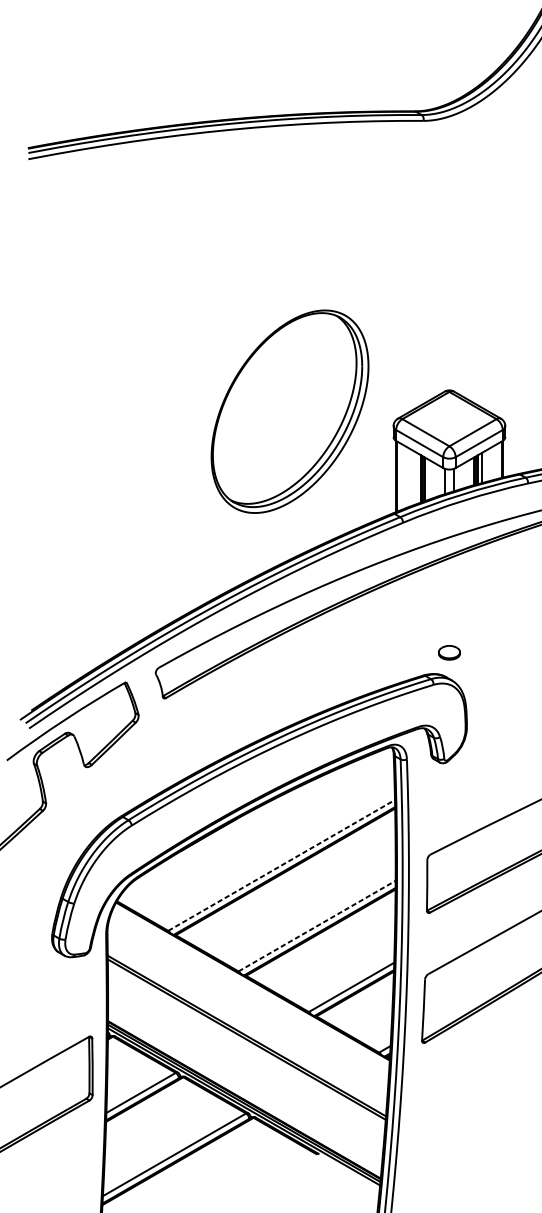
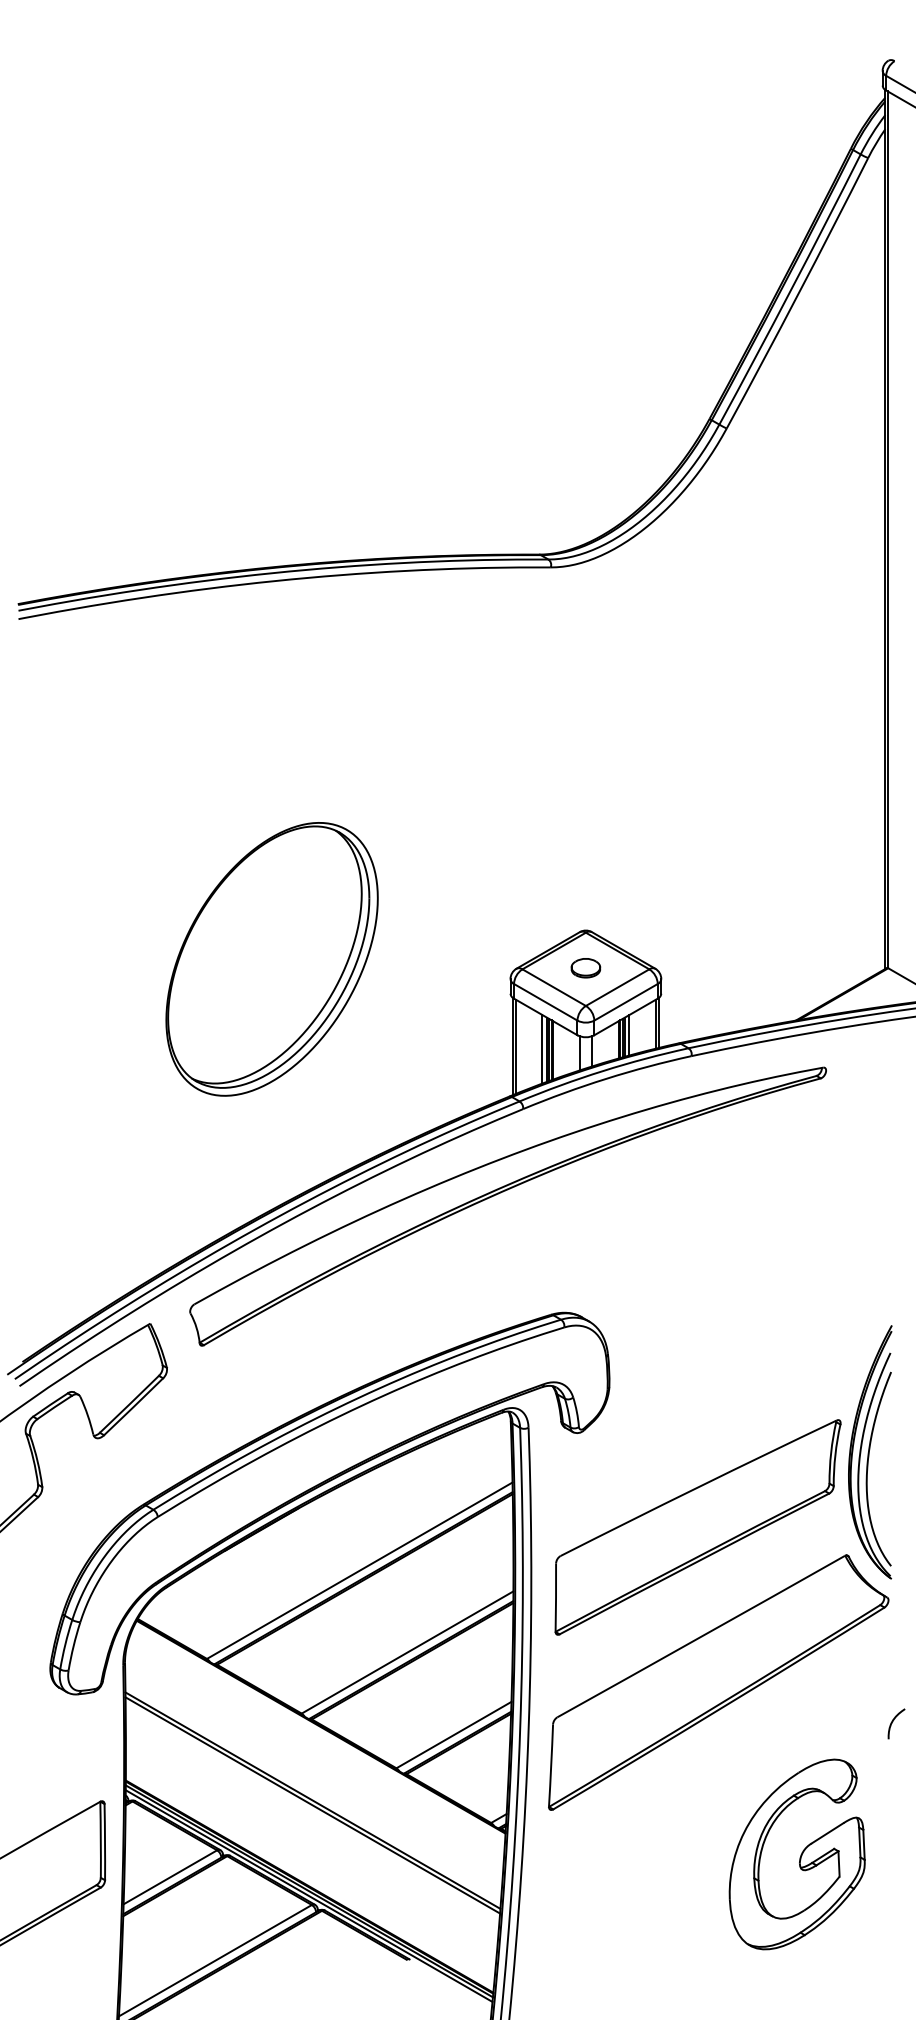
part: (289, 411) -> (271, 959), moved
line: (417, 478) -> (542, 1049), added
part: (449, 653) -> (585, 968), moved
line: (282, 865) -> (360, 1570), dashed -> solid
line: (317, 926) -> (407, 1652), dashed -> solid

